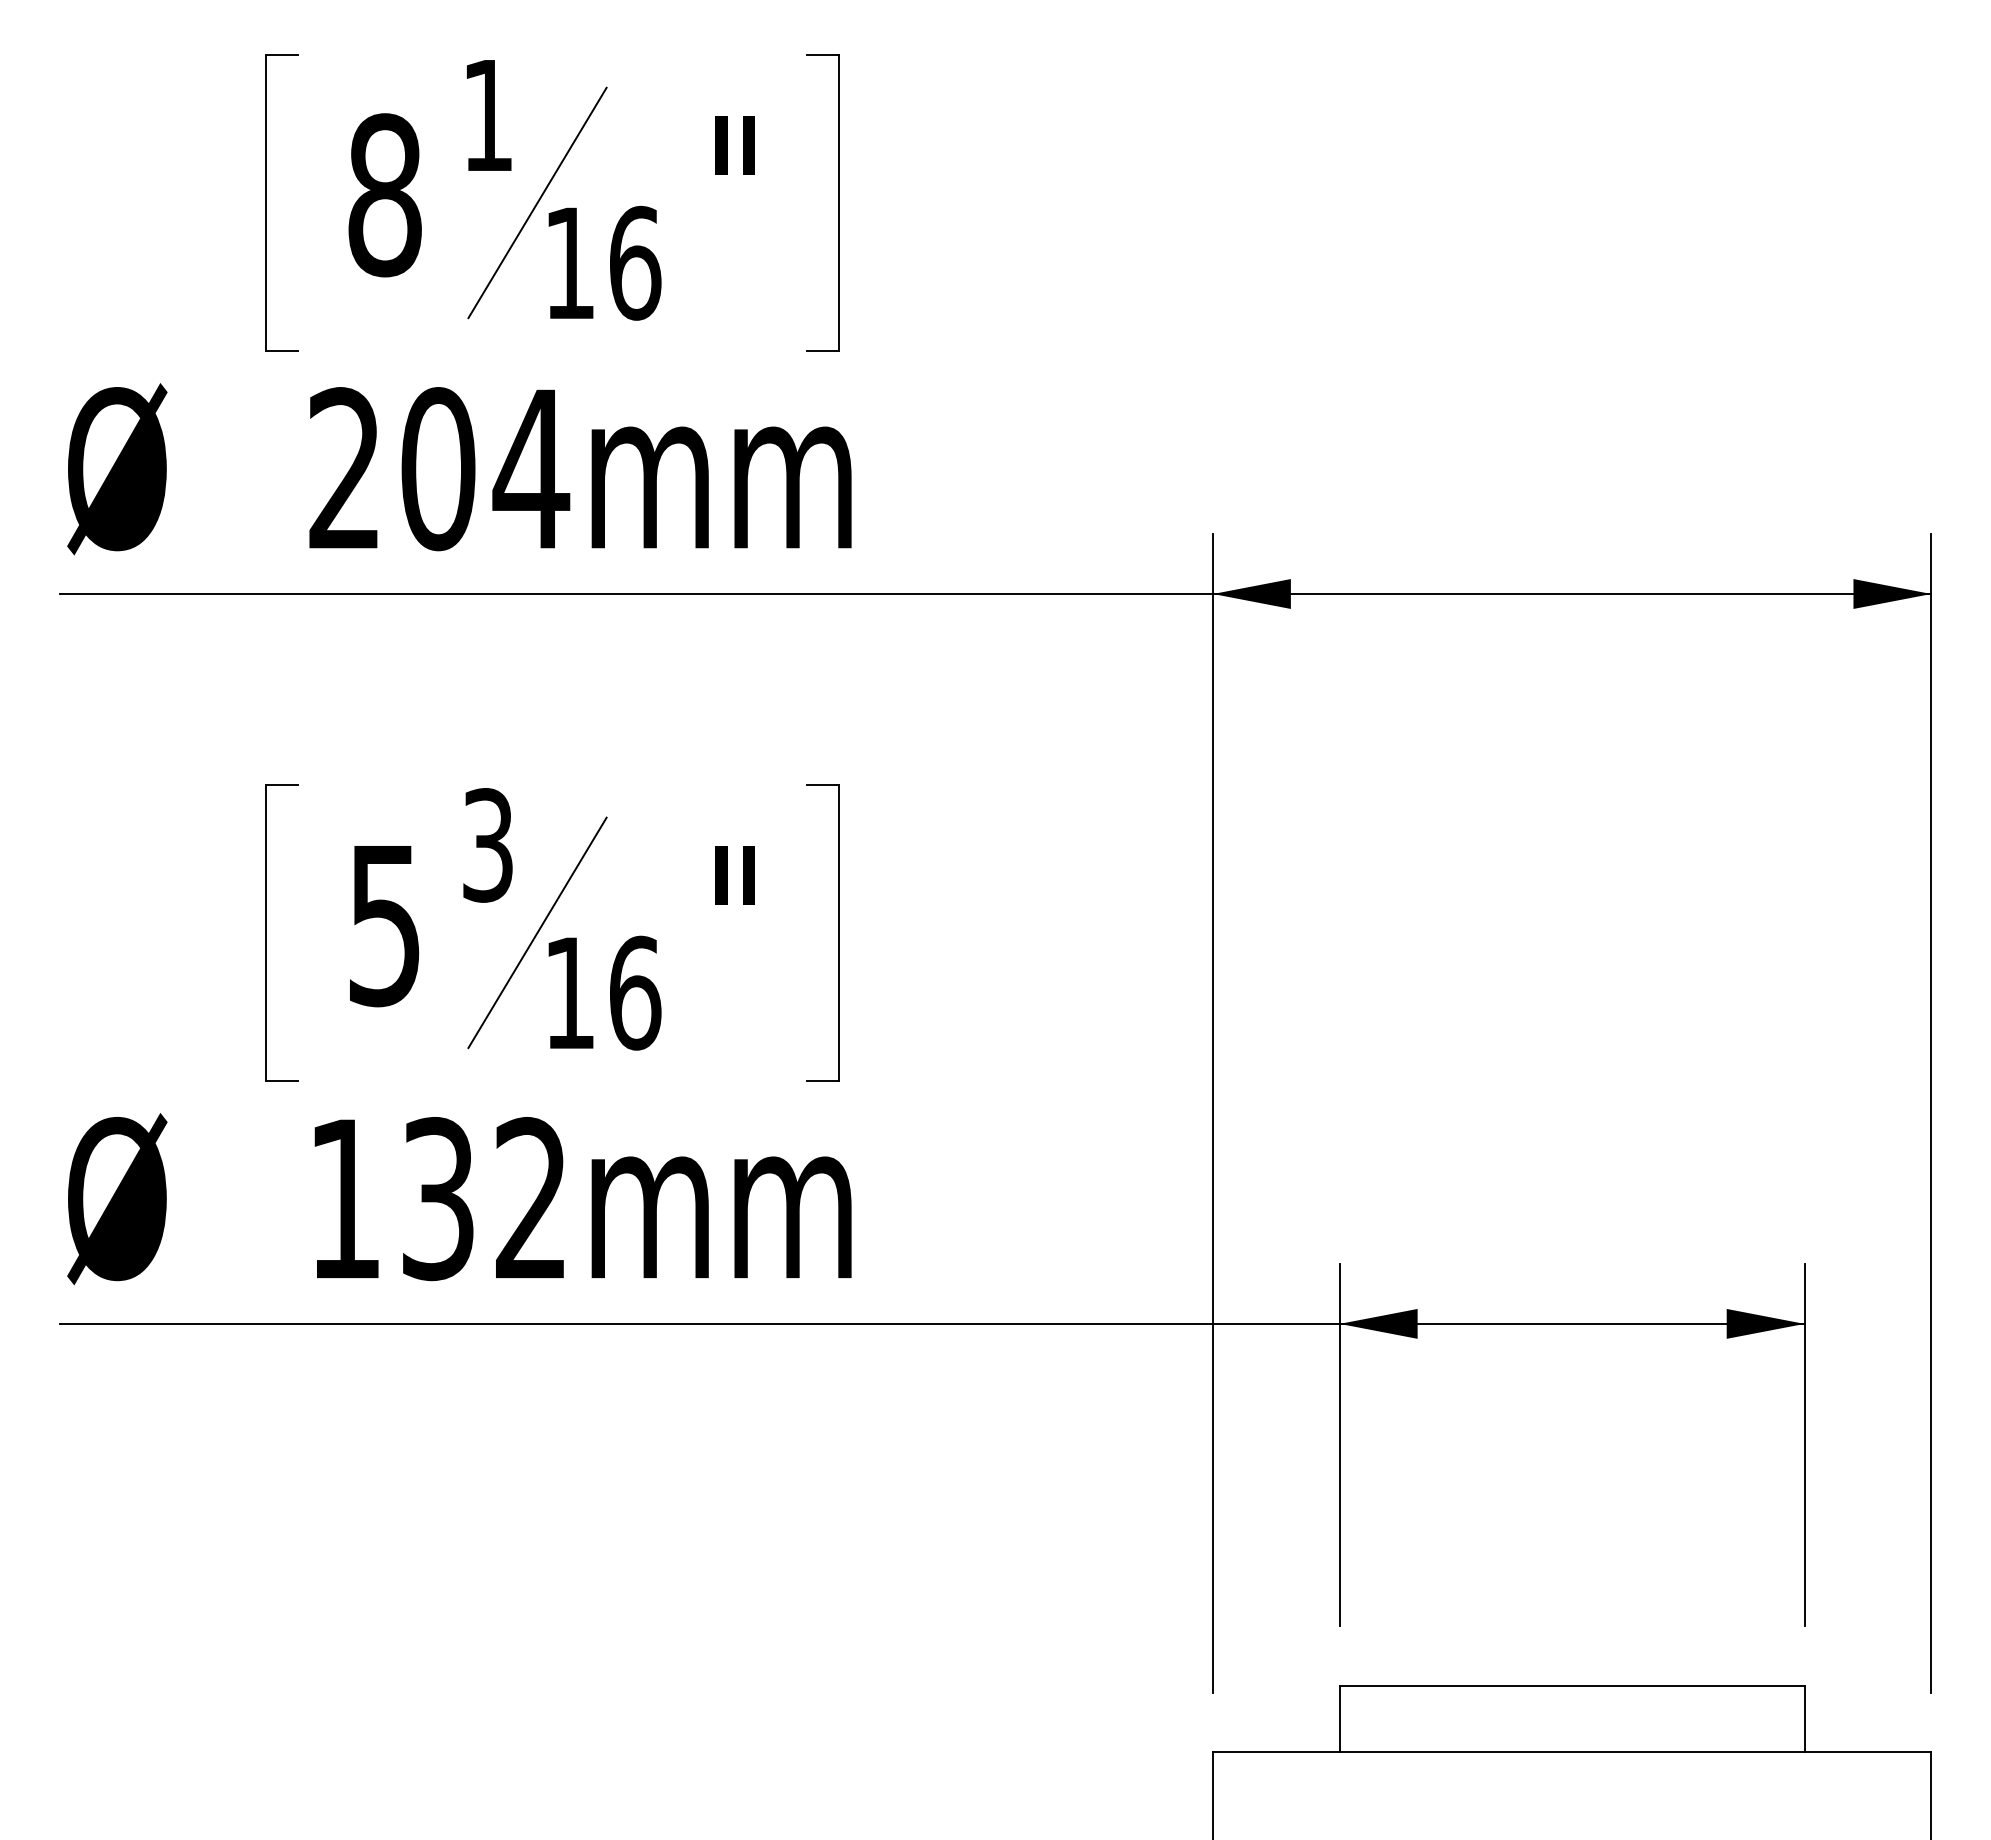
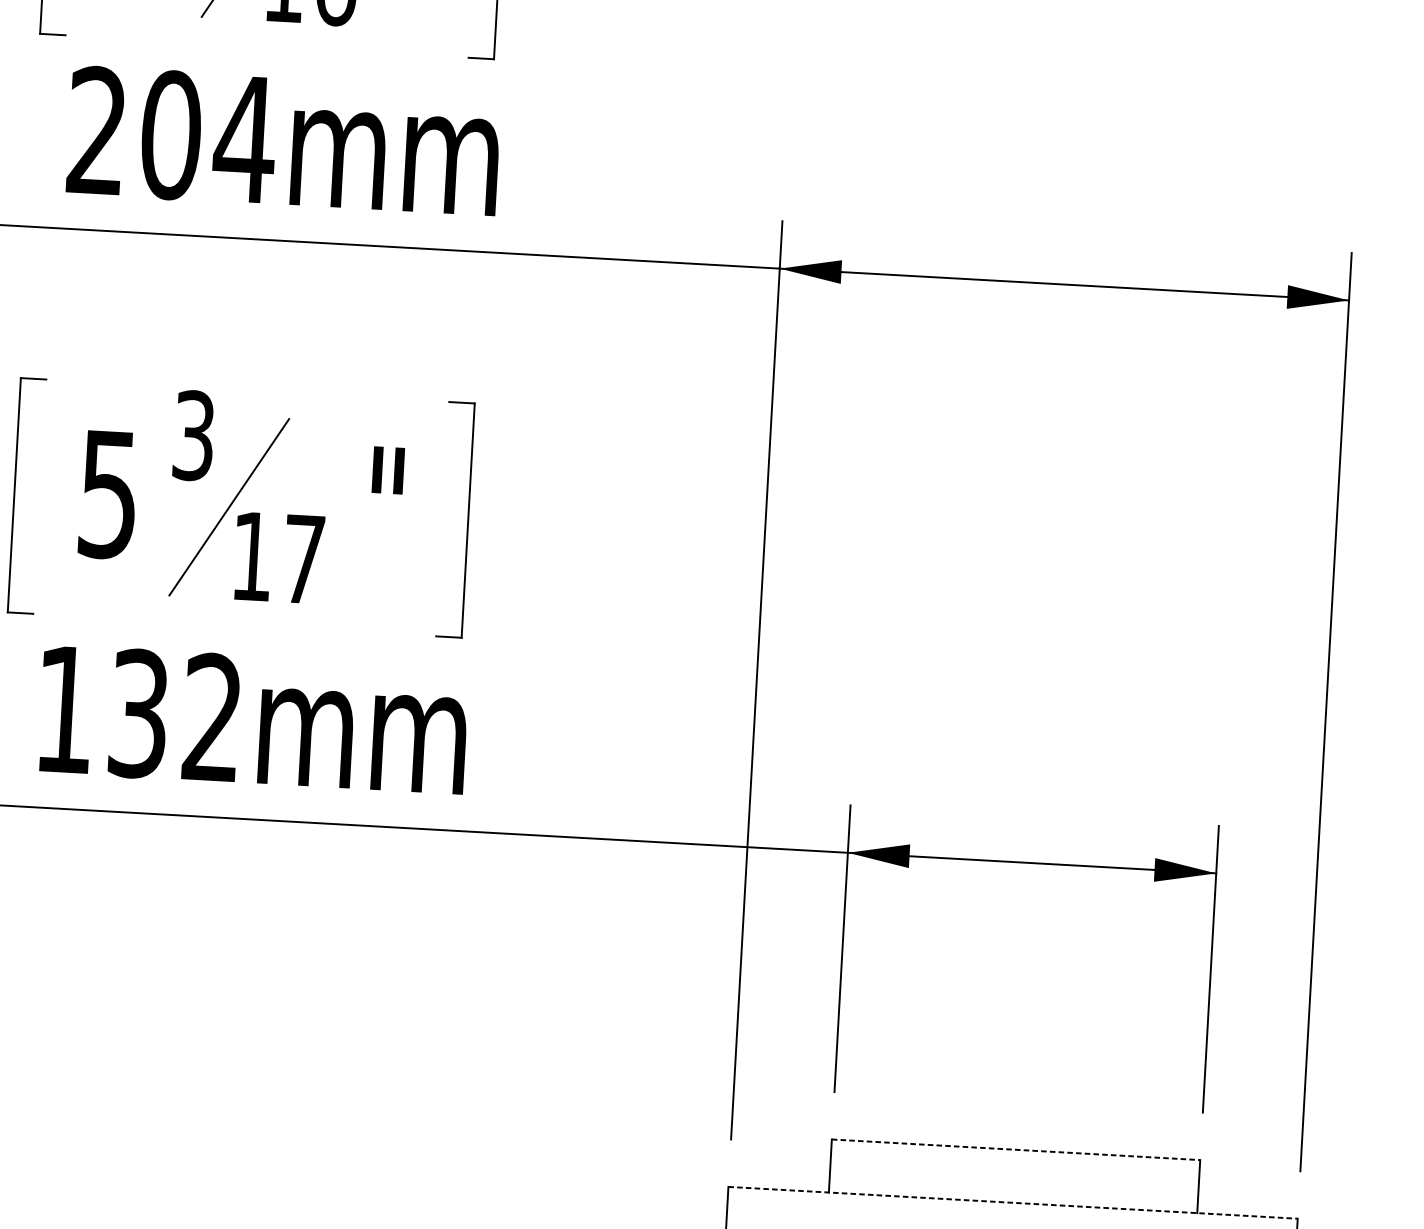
text: (635, 992) -> (304, 558), 16 -> 17
line: (1572, 1685) -> (1016, 1149), solid -> dashed
line: (1572, 1752) -> (1013, 1202), solid -> dashed

